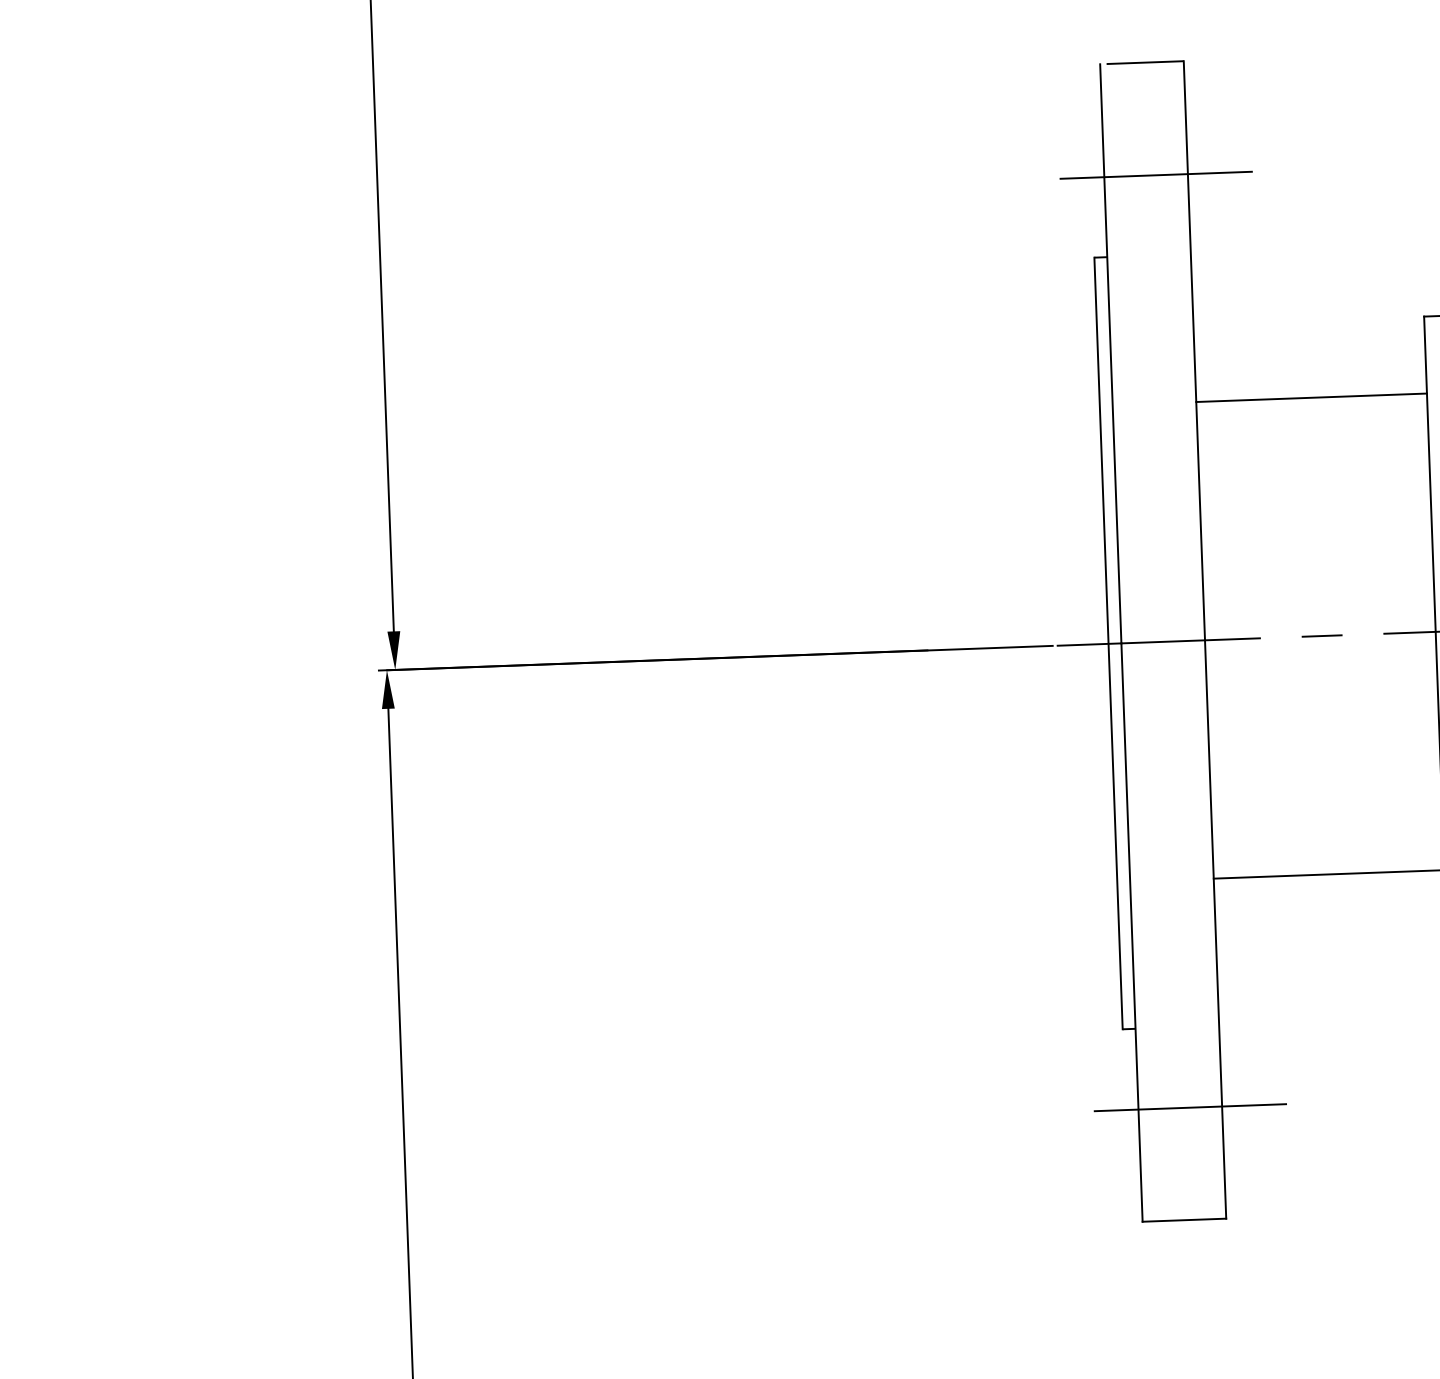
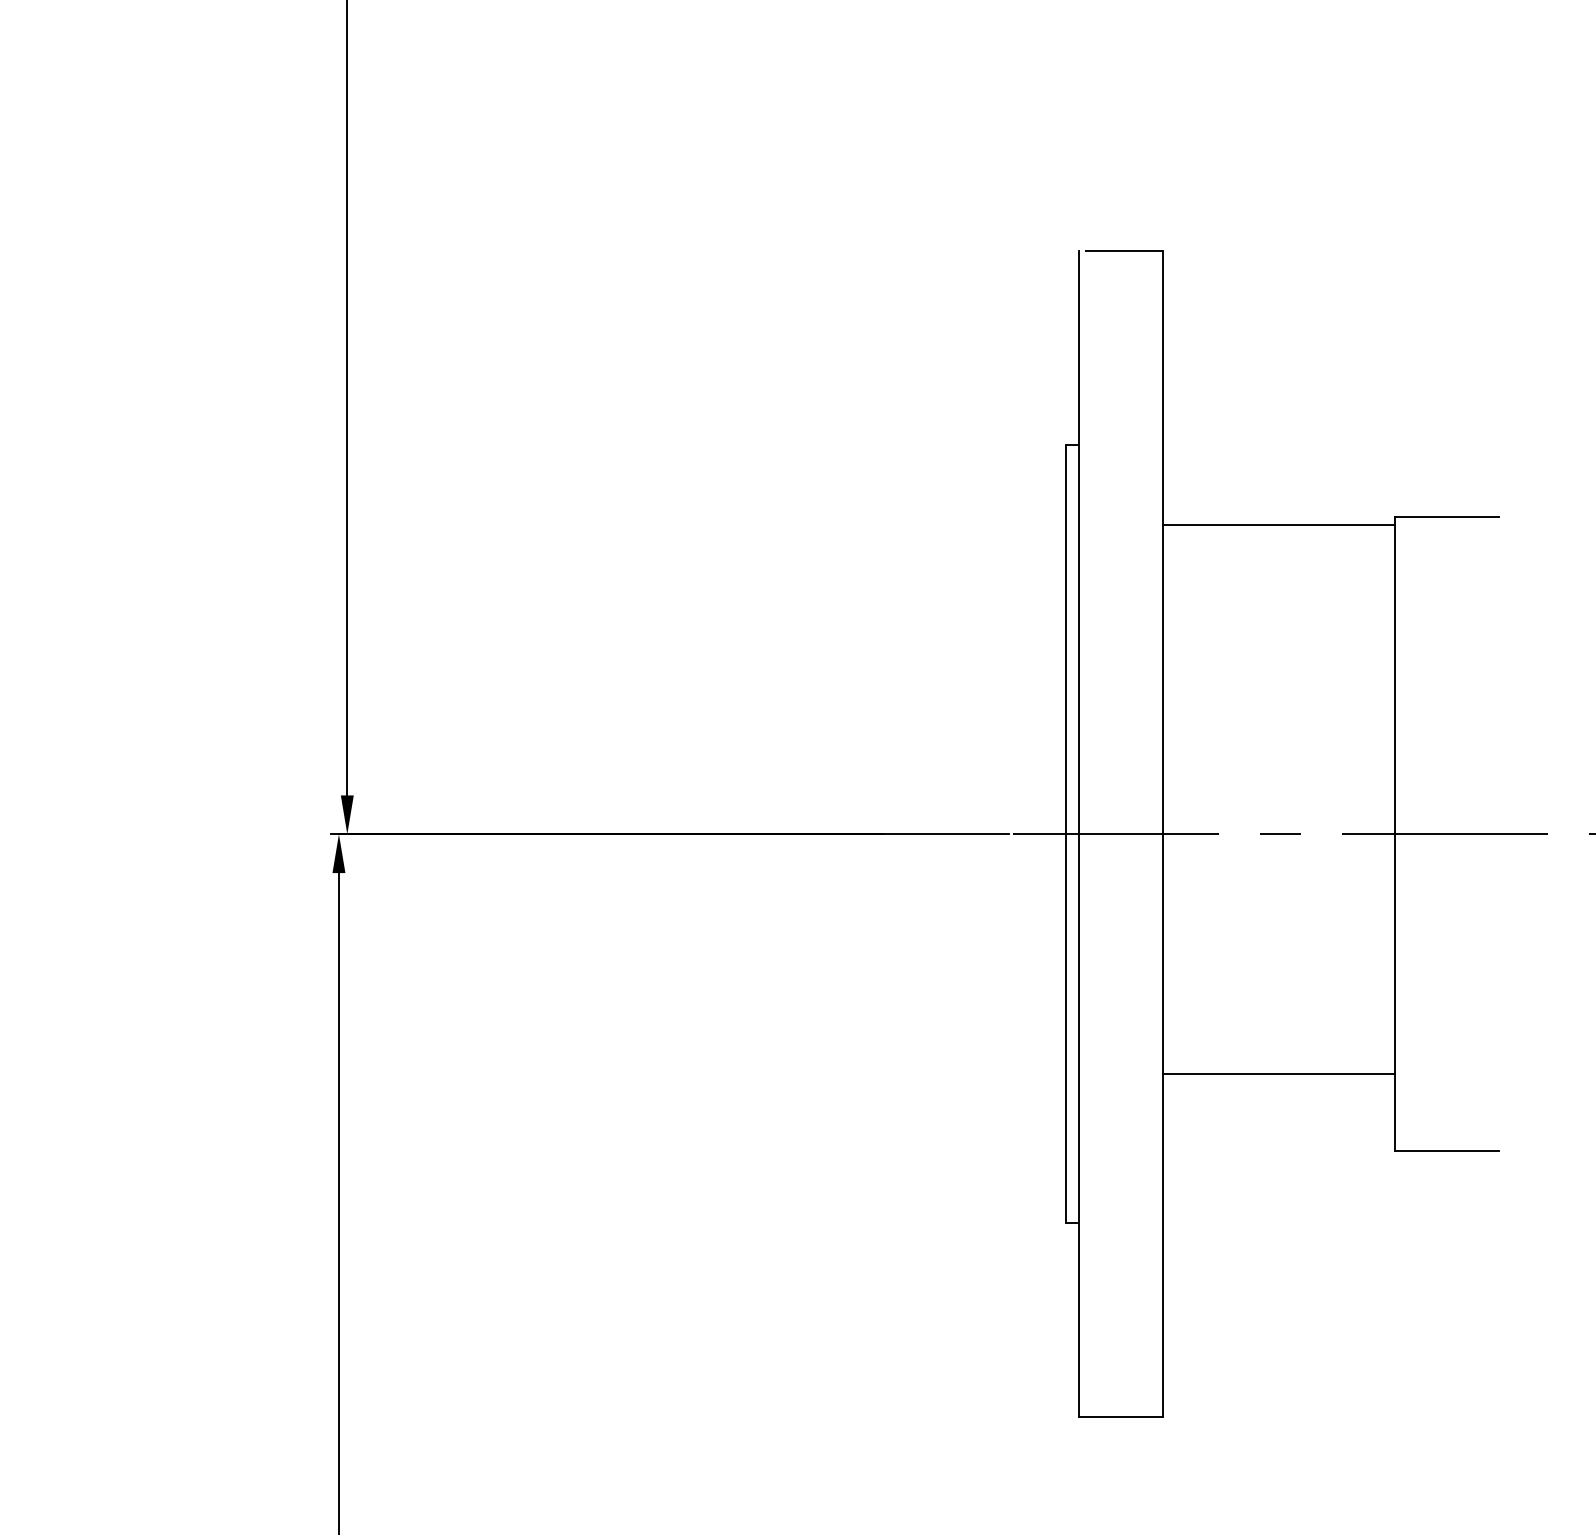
line: (1155, 175) -> (1130, 364), removed
line: (1311, 397) -> (1278, 525), moved
line: (1189, 1107) -> (1130, 1303), removed

